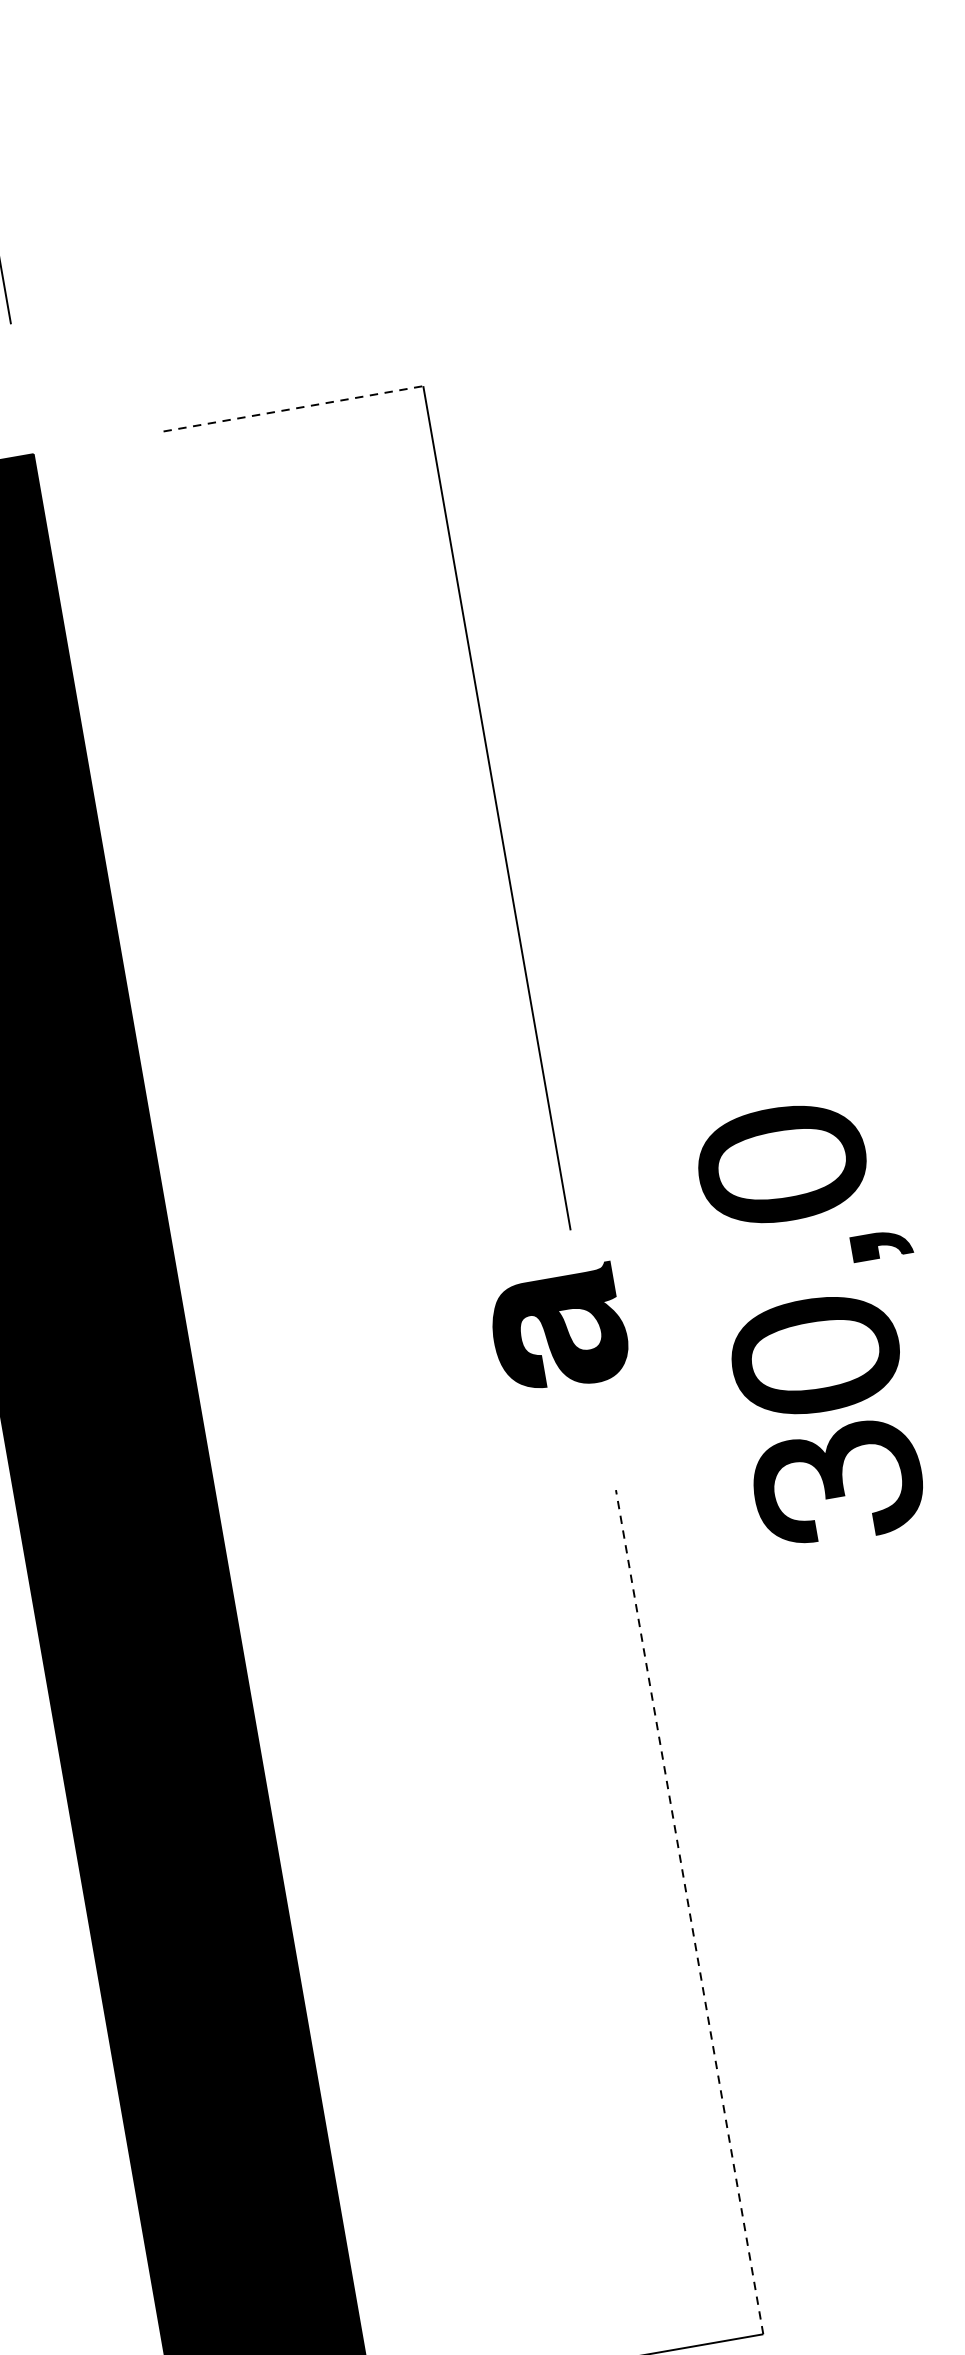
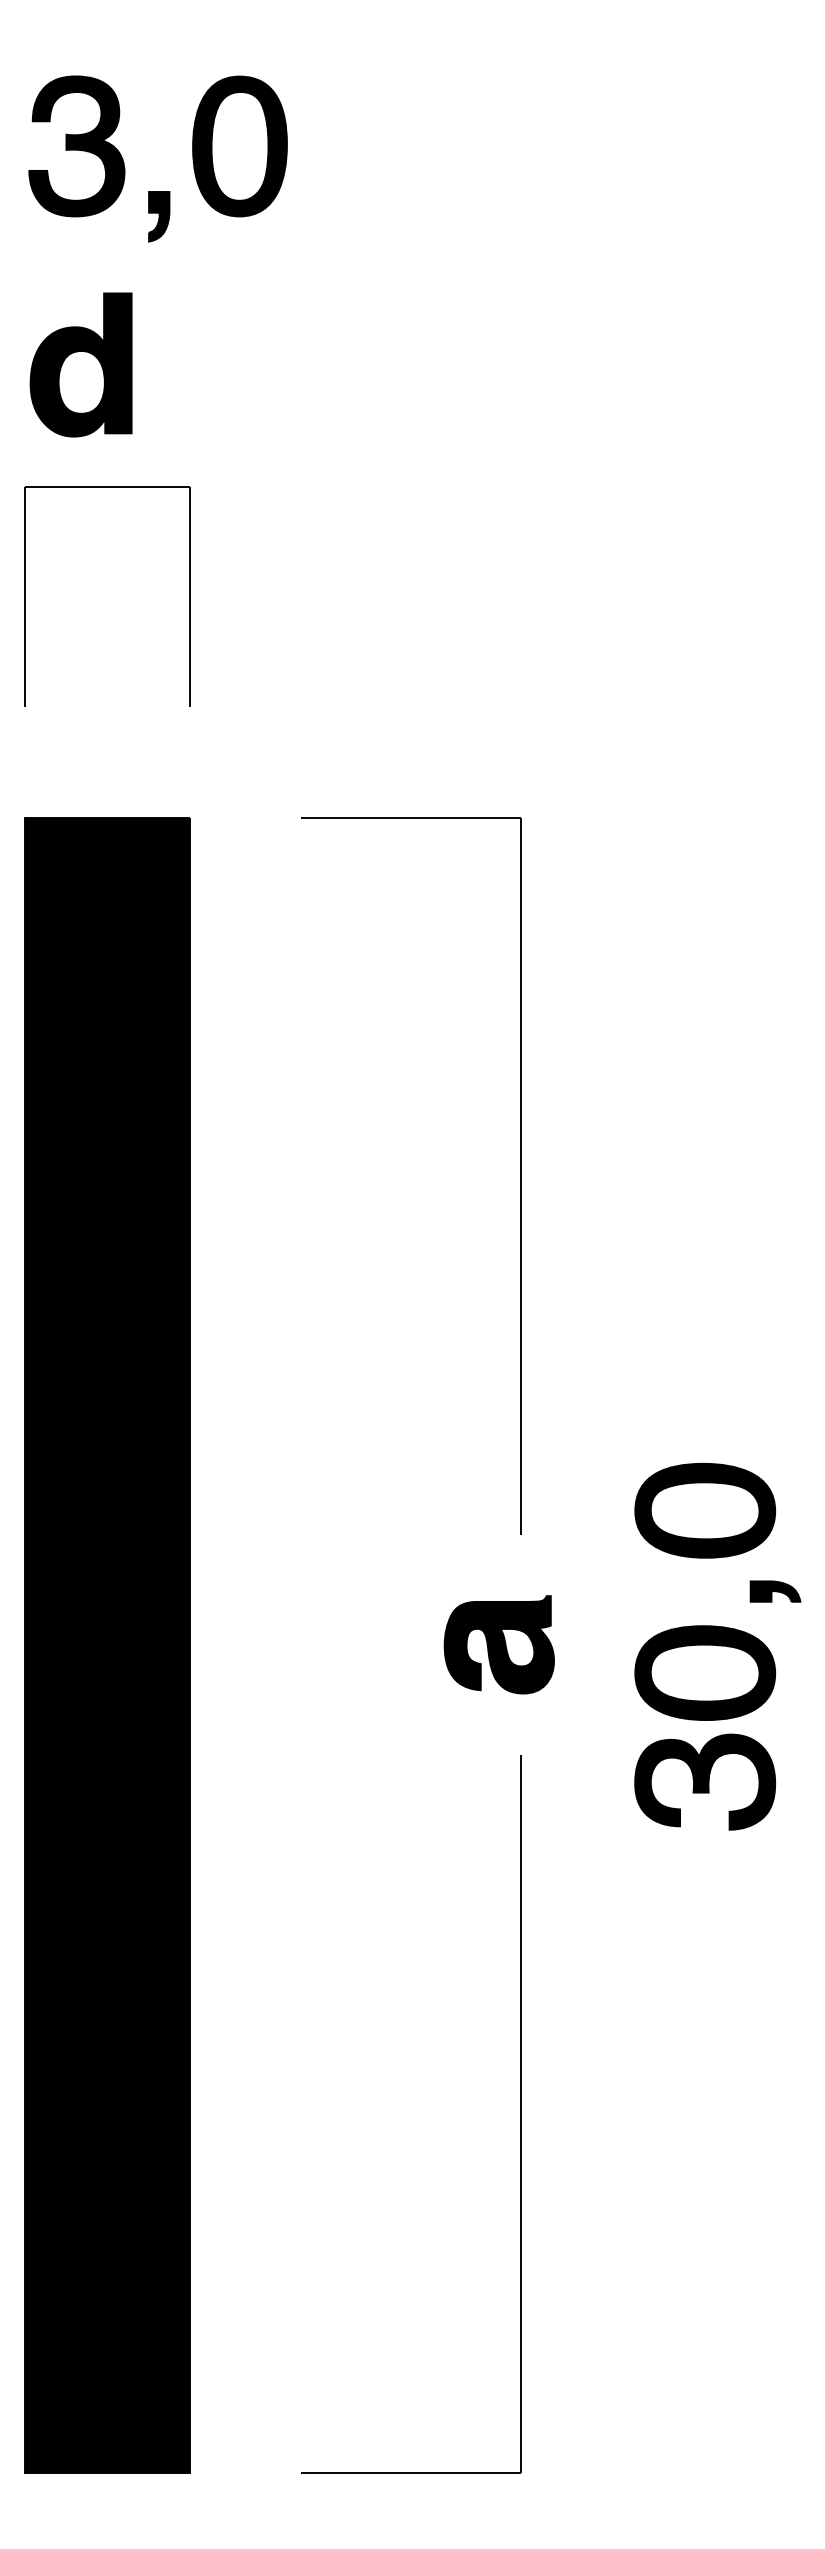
line: (294, 408) -> (411, 817), dashed -> solid
part: (557, 1329) -> (498, 1644), moved
line: (689, 1911) -> (521, 2113), dashed -> solid

